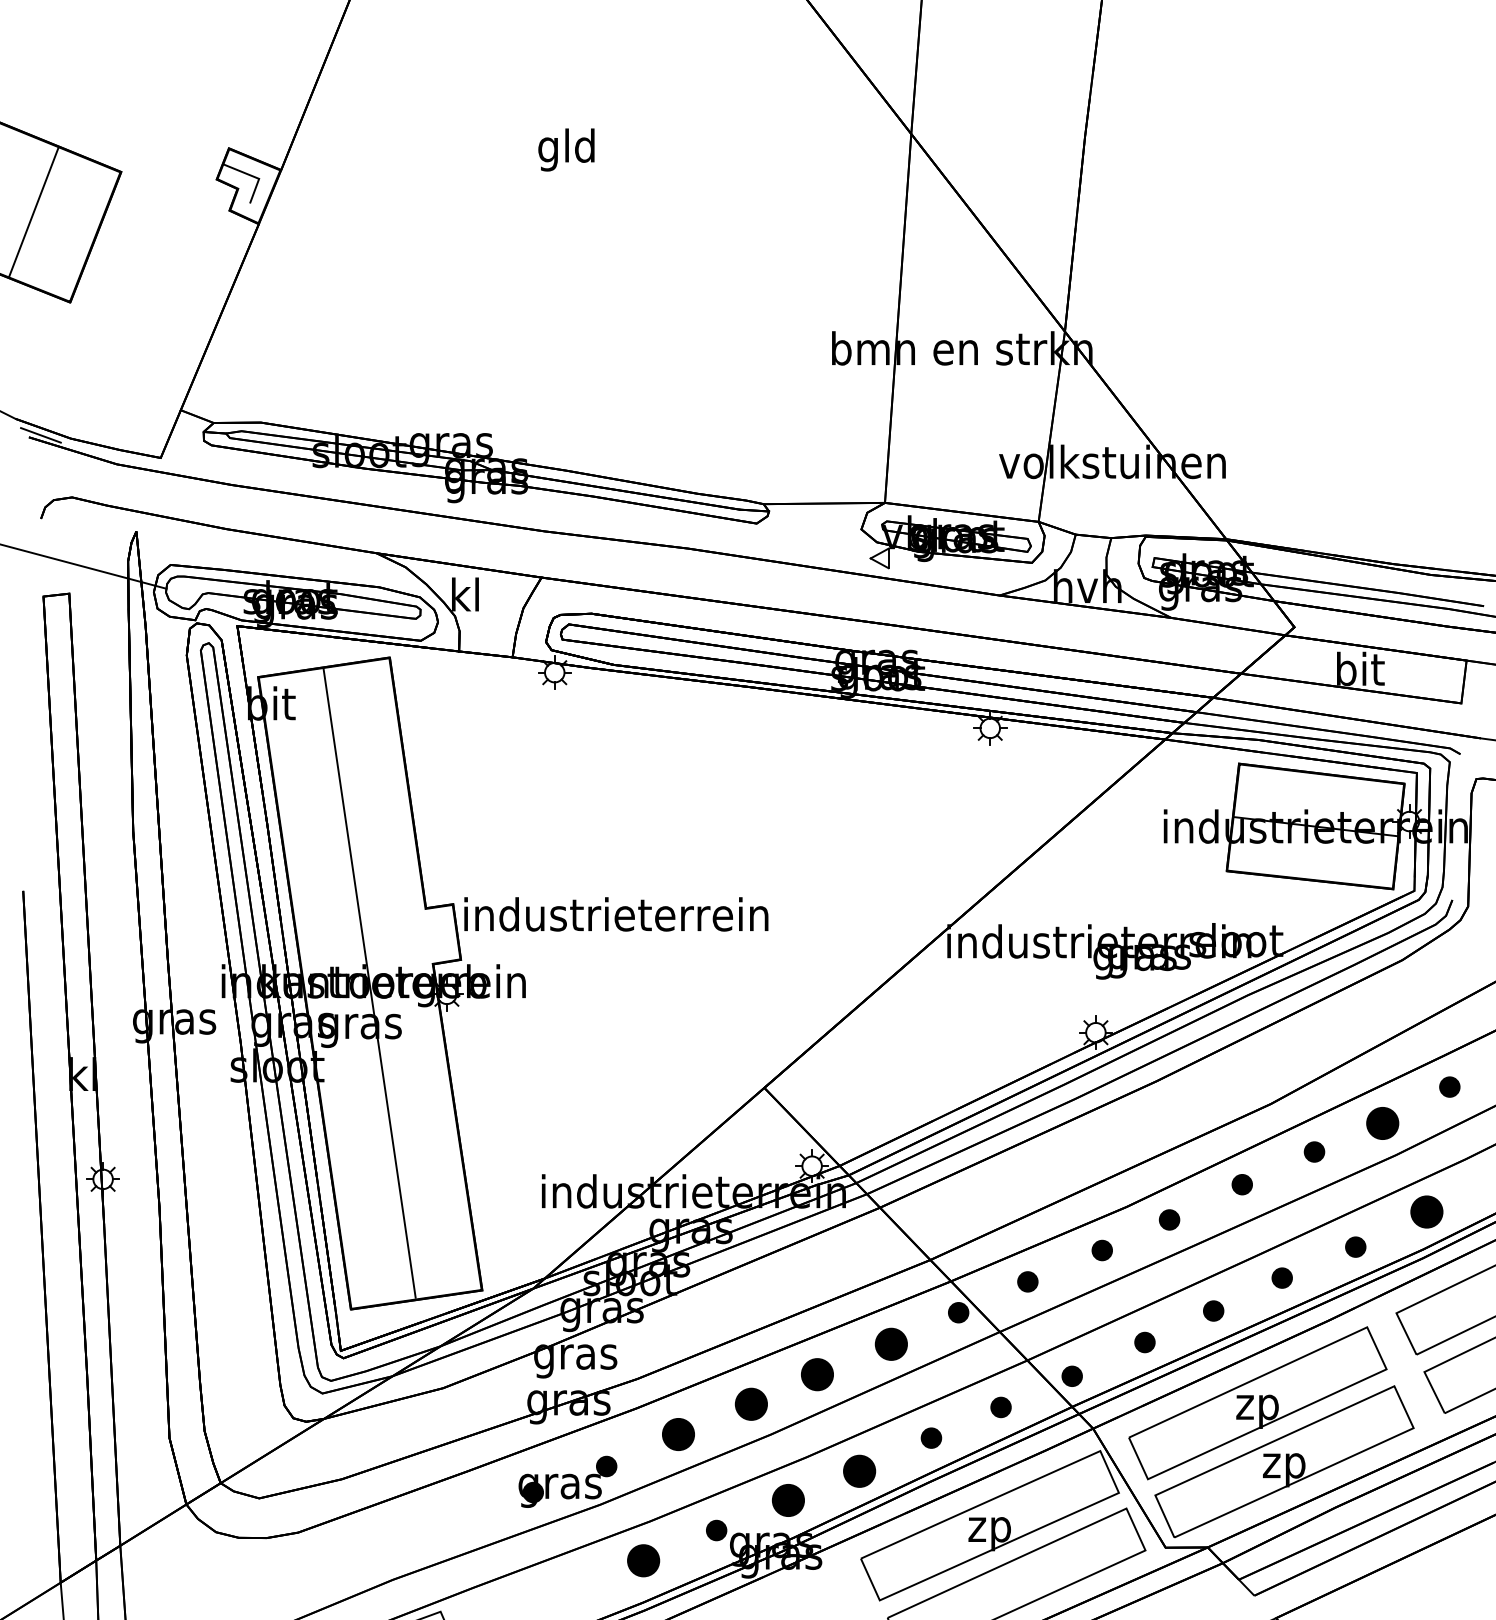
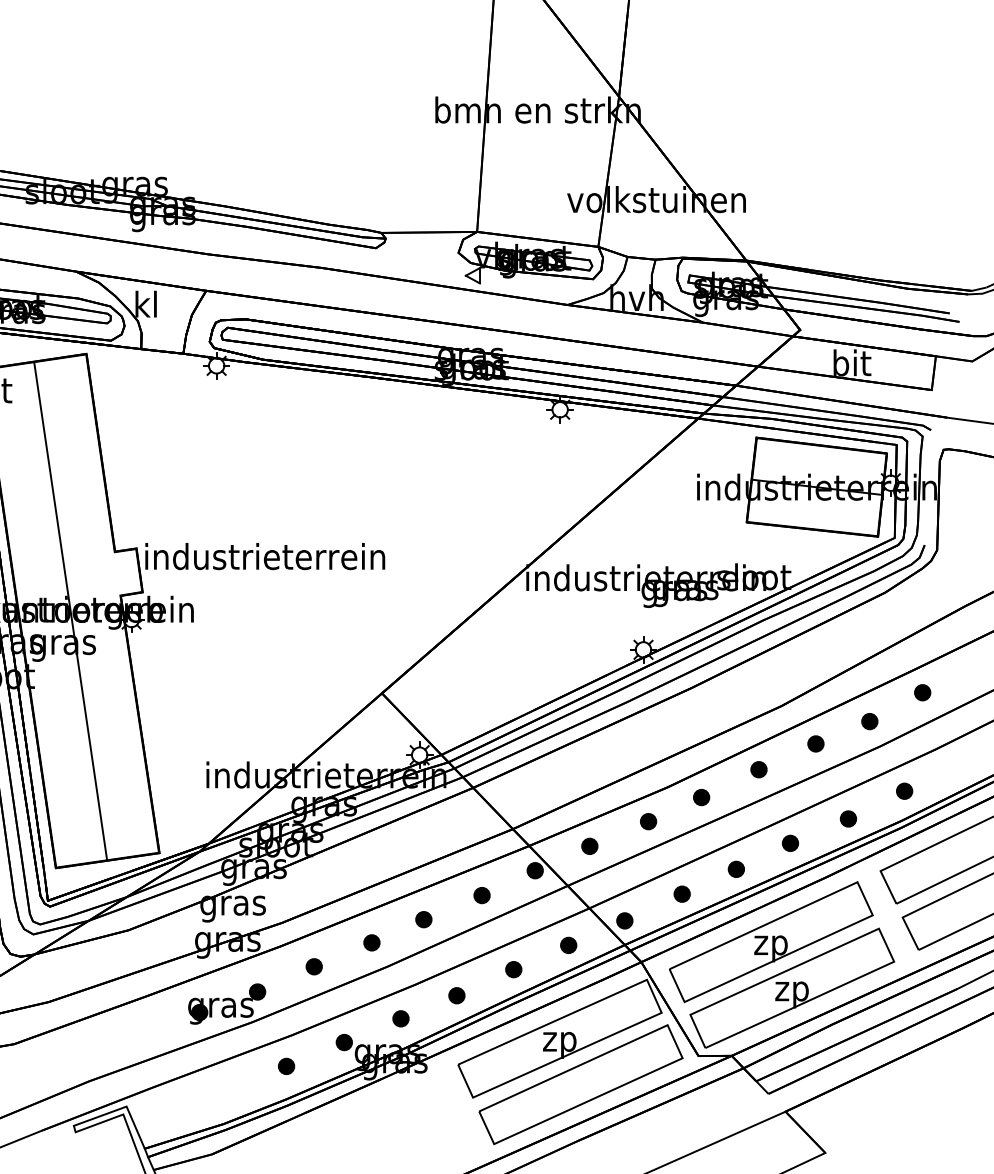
part: (1382, 1123) -> (869, 721), size x0.62
part: (1426, 1211) -> (904, 790), size x0.62
part: (890, 1343) -> (481, 894), size x0.62
part: (817, 1374) -> (423, 919), size x0.62
part: (751, 1403) -> (371, 942), size x0.62
part: (678, 1434) -> (314, 966), size x0.62
part: (858, 1470) -> (456, 995), size x0.62
part: (788, 1500) -> (401, 1018), size x0.62
part: (642, 1560) -> (285, 1066), size x0.62

